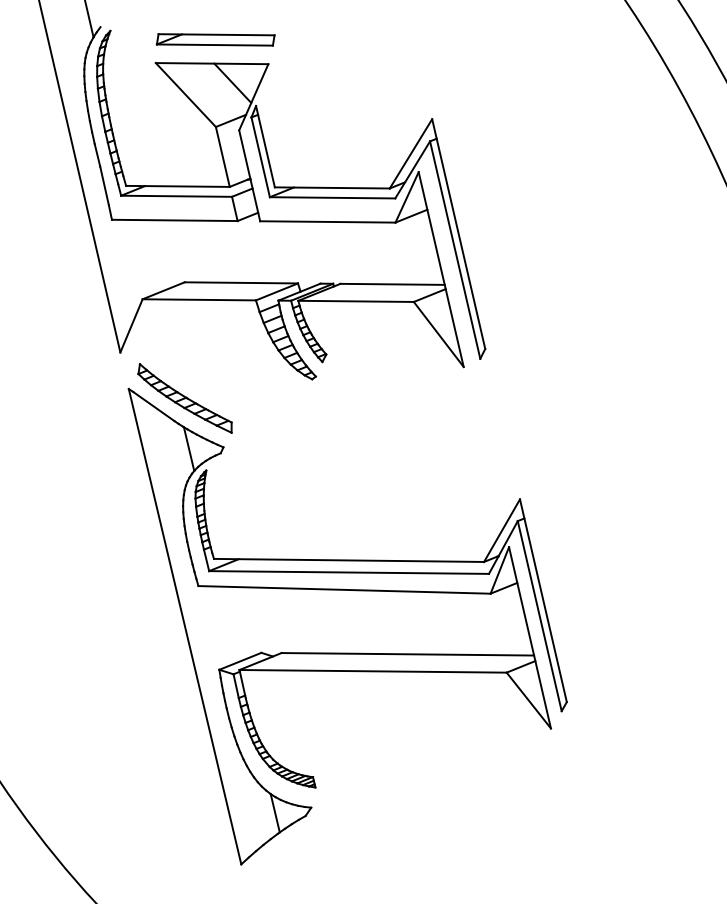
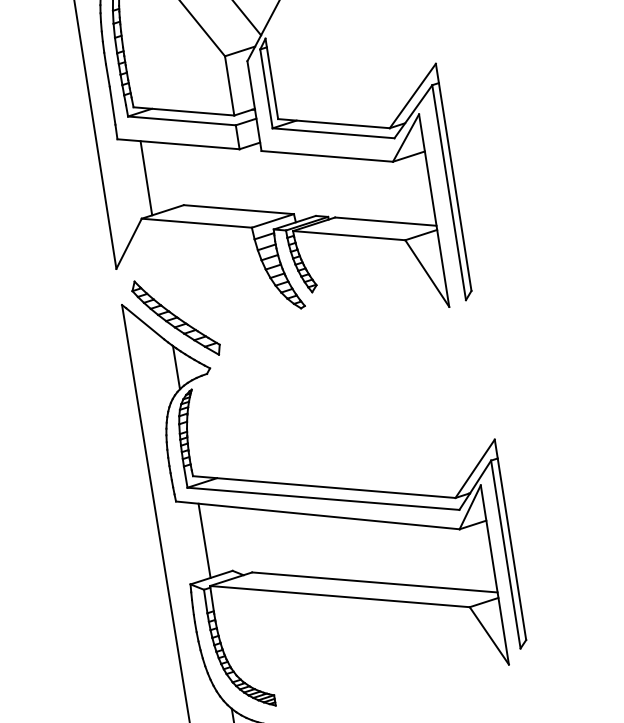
line: (144, 257) -> (146, 178), added
line: (230, 623) -> (204, 540), added

